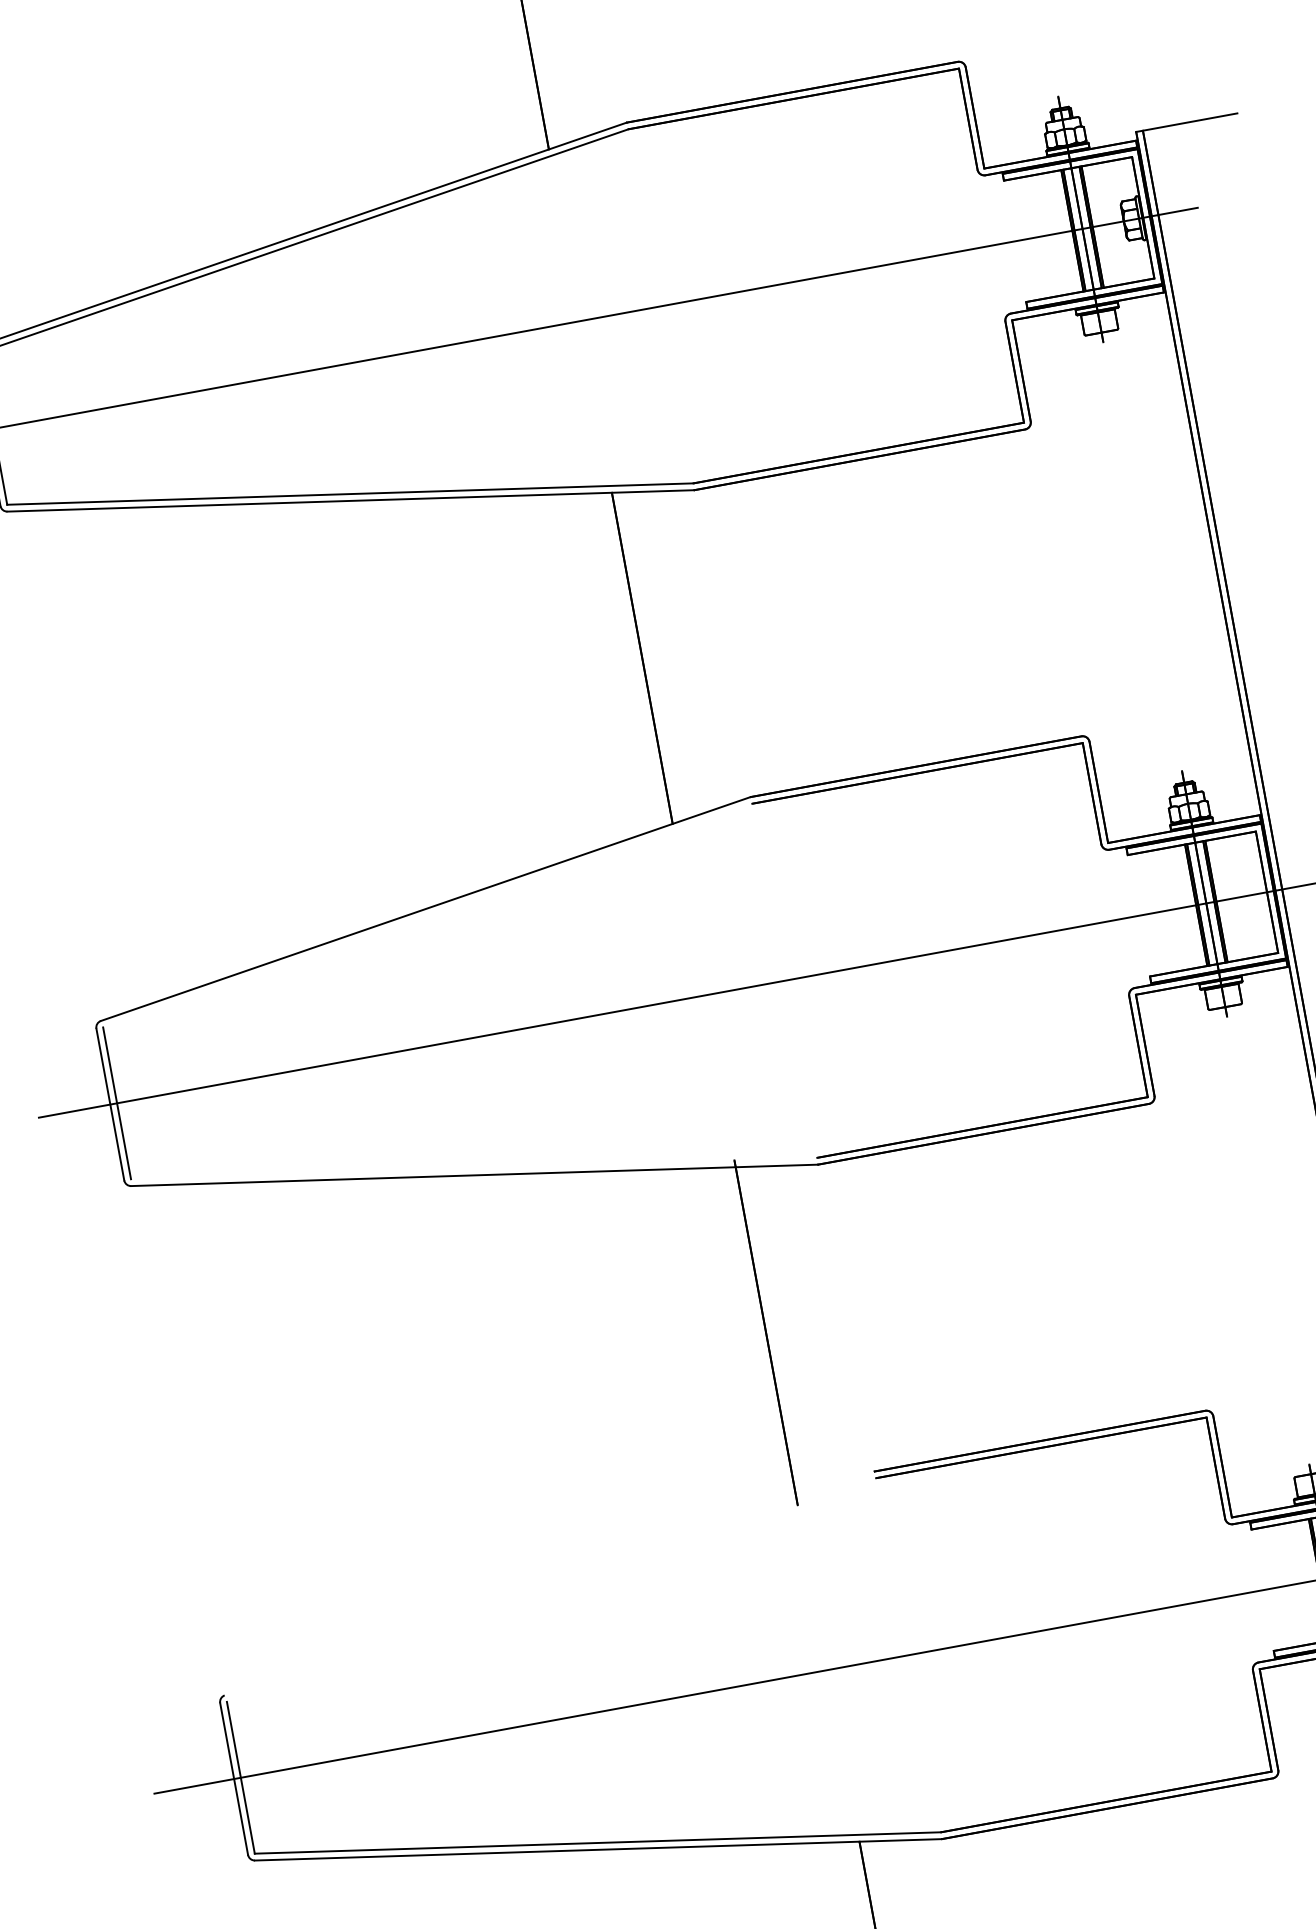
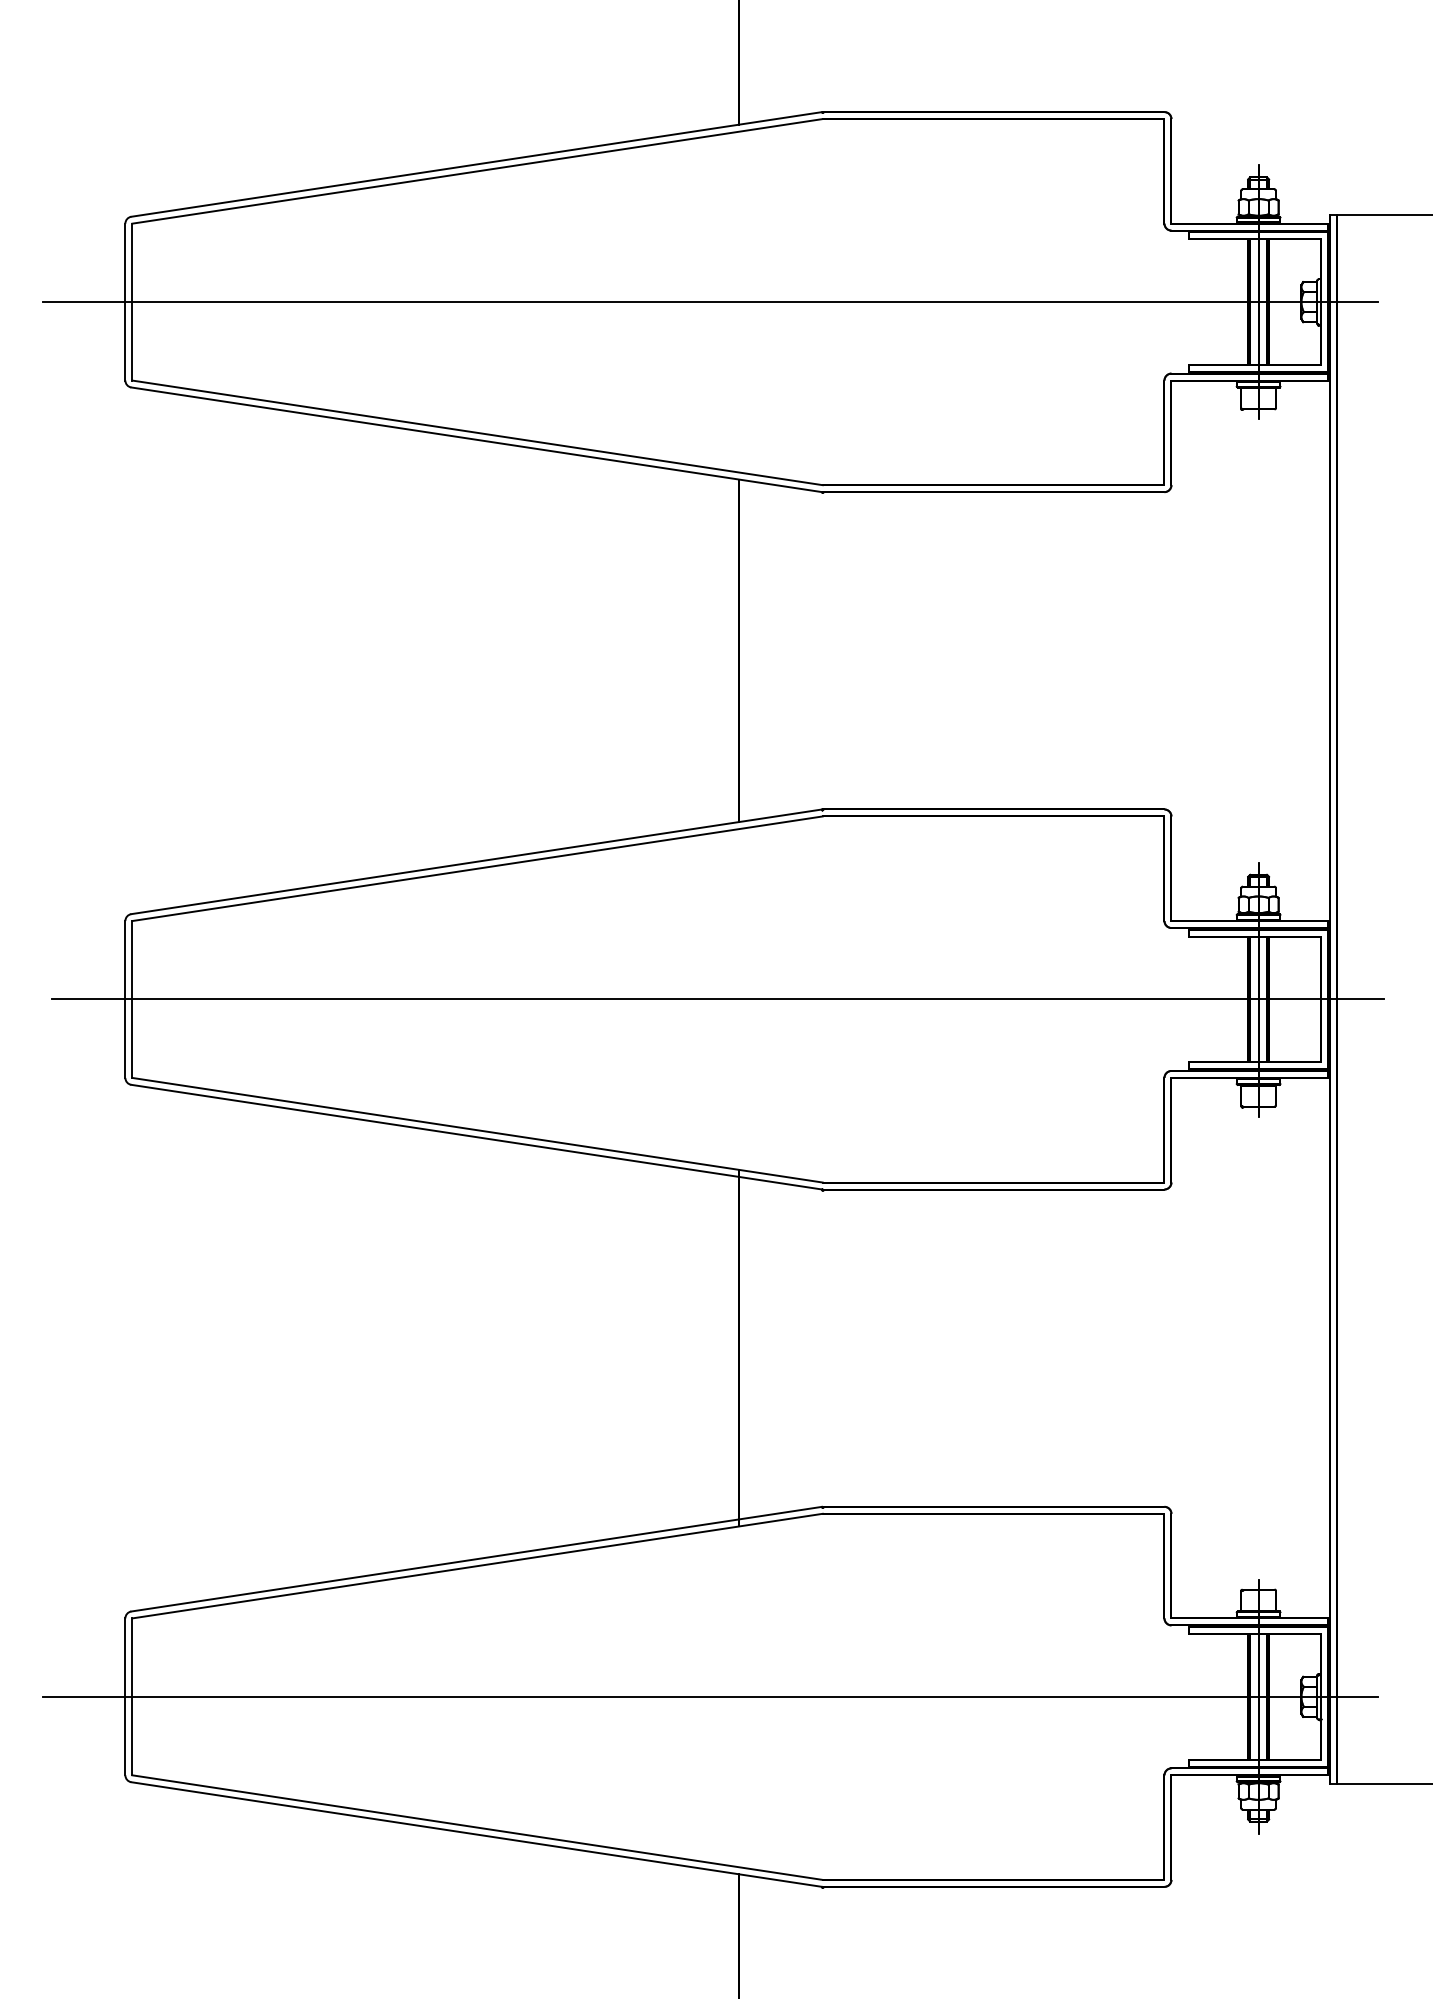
line: (427, 915) -> (477, 868), added
line: (473, 1167) -> (477, 1129), added
line: (549, 1582) -> (476, 1558), added
line: (551, 1589) -> (477, 1565), added

